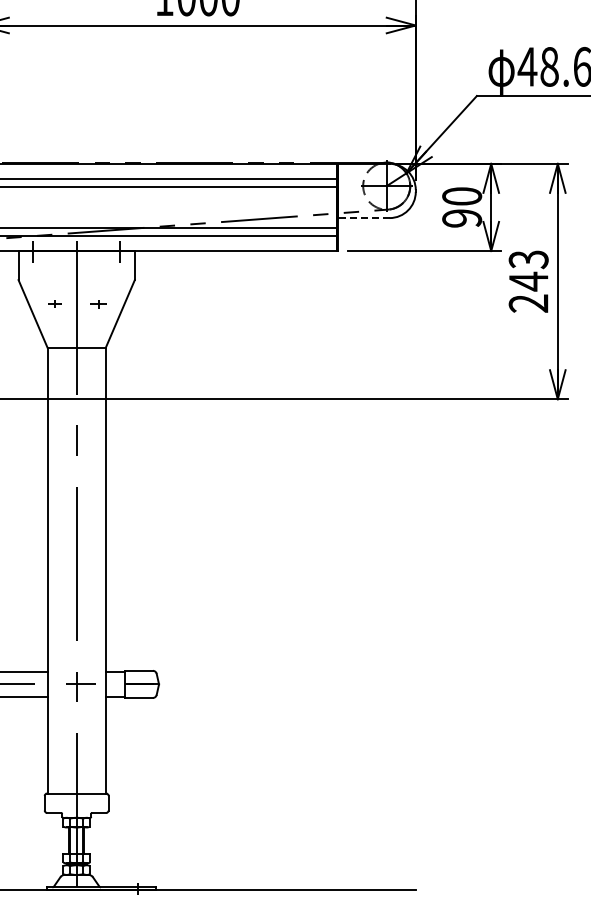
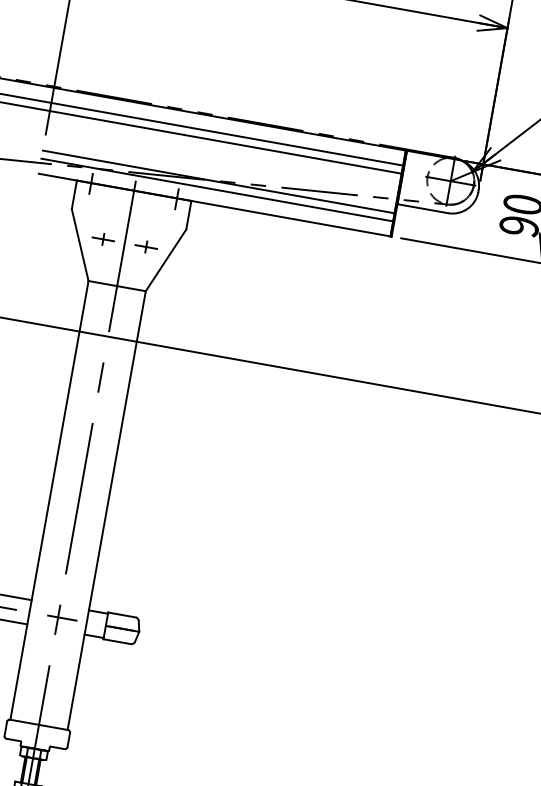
line: (363, 218) -> (422, 209), dashed -> solid
part: (54, 304) -> (102, 239), size x1.67
part: (98, 304) -> (146, 247), size x1.43

